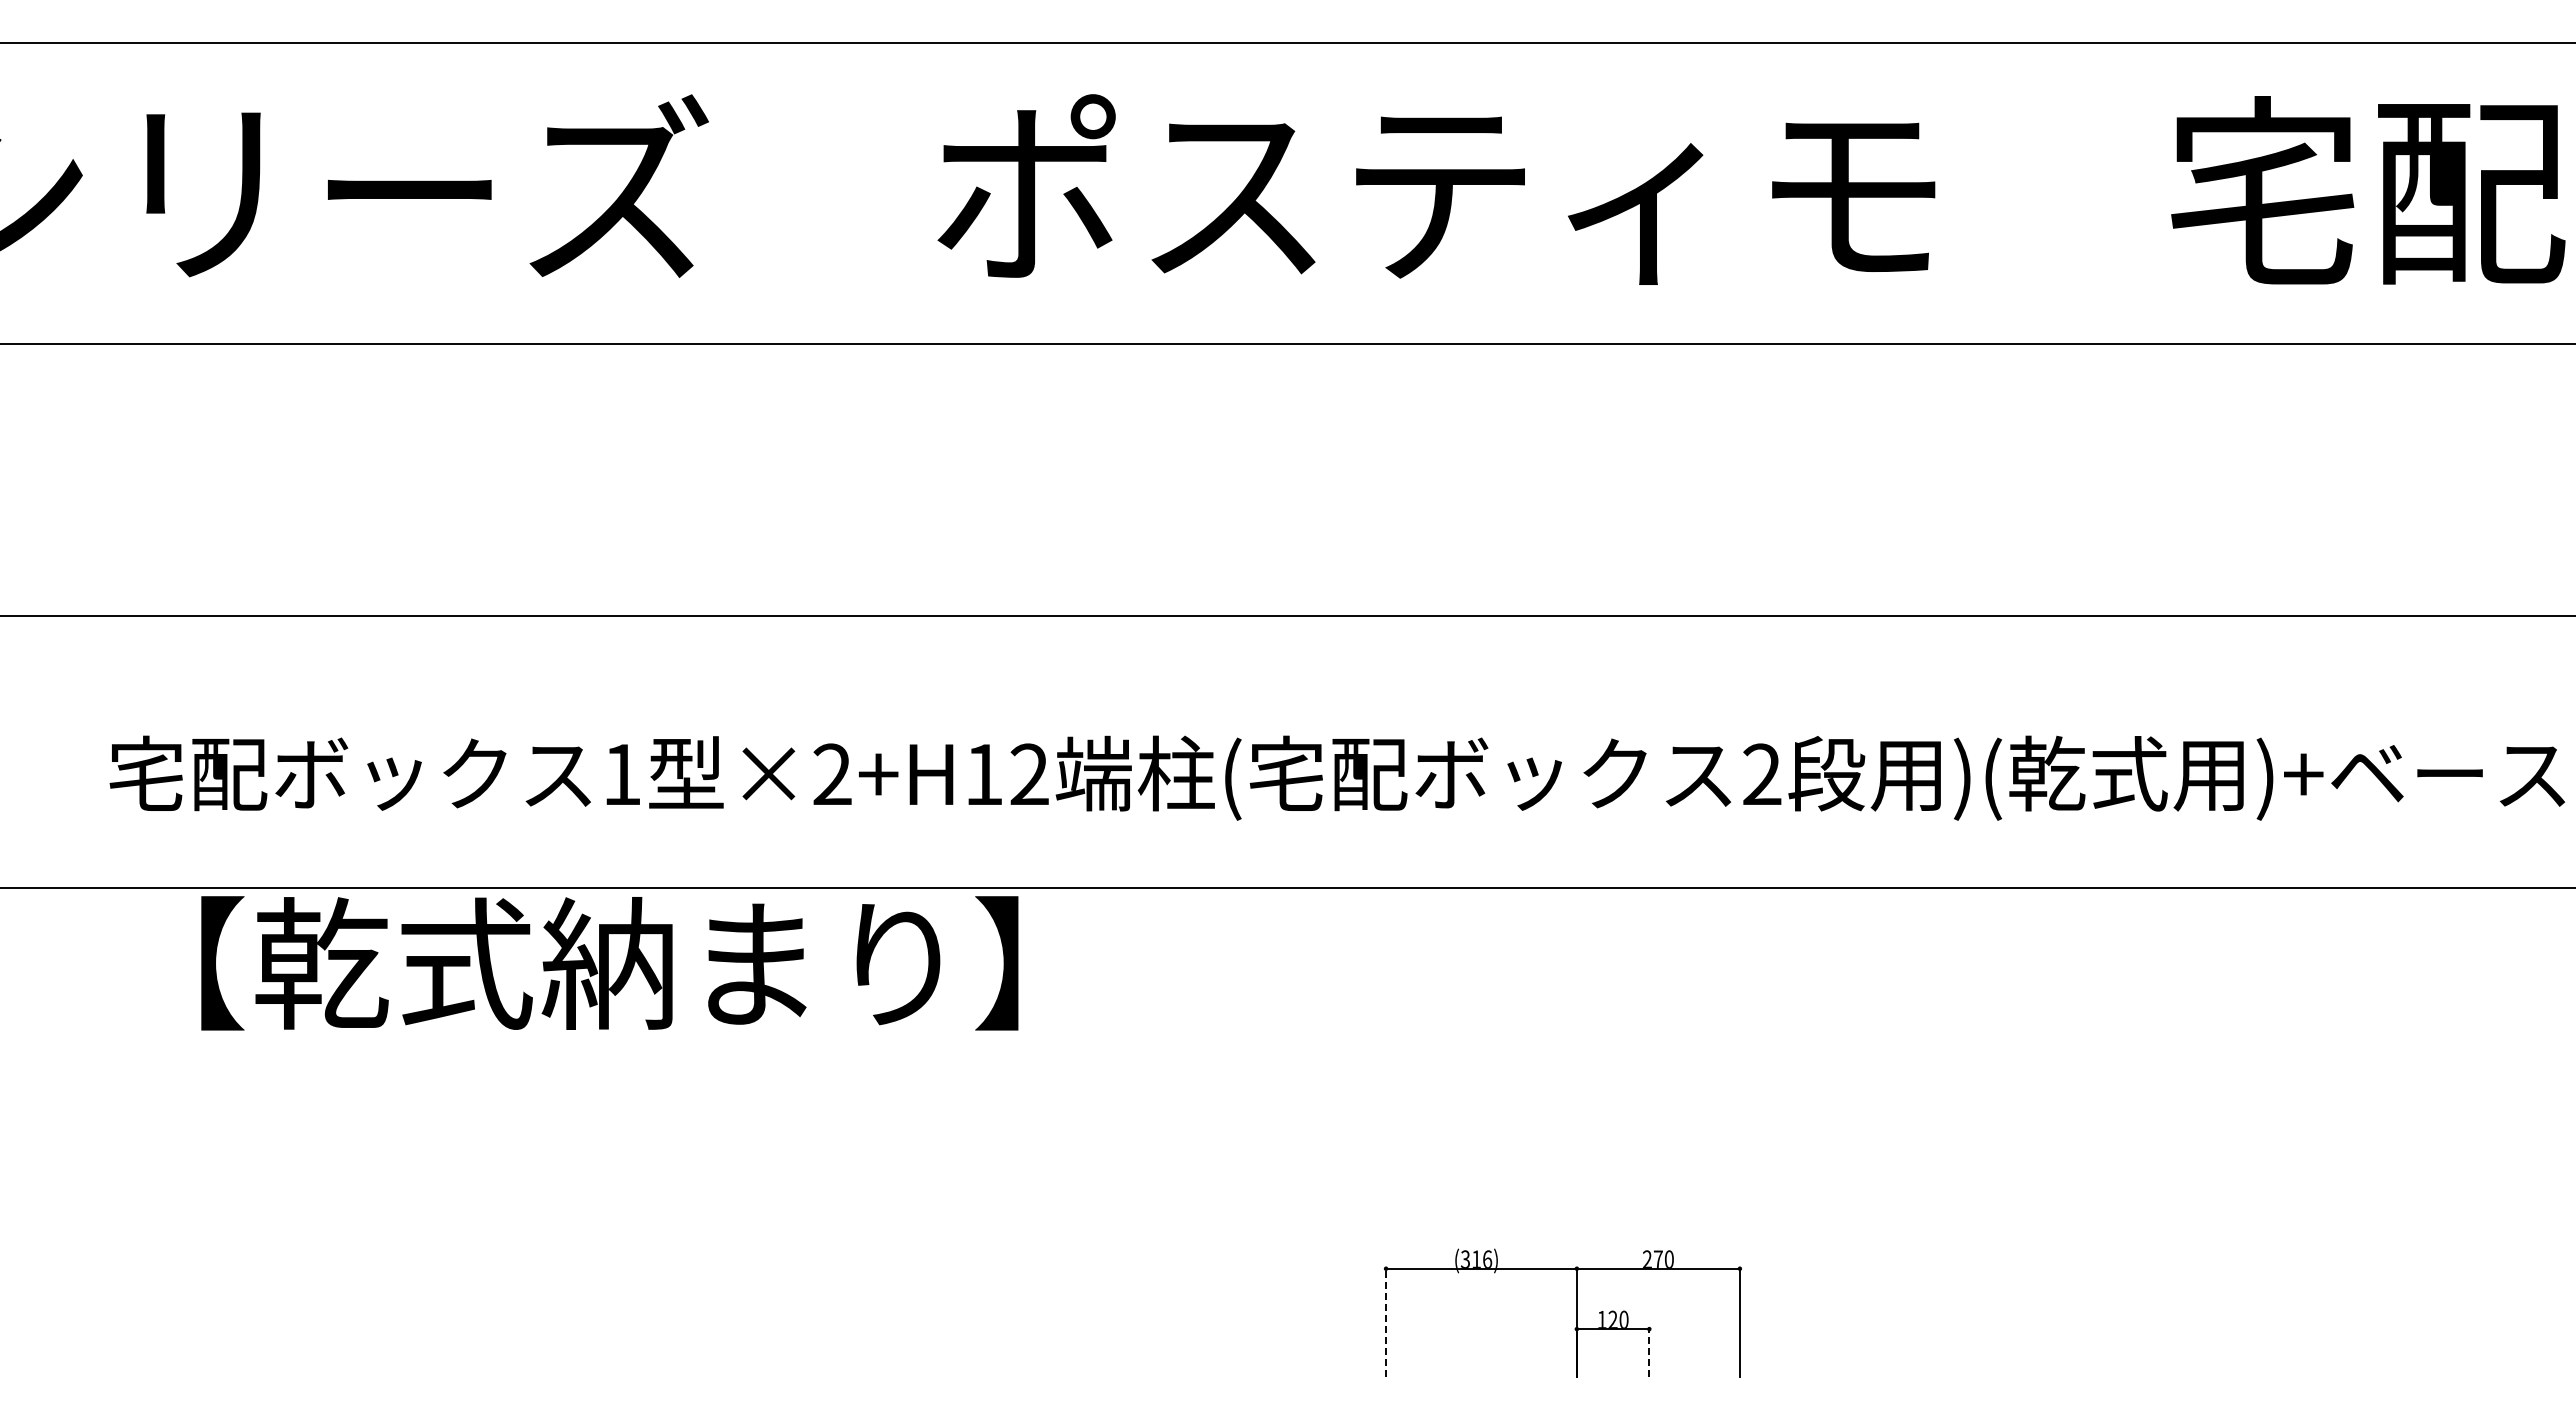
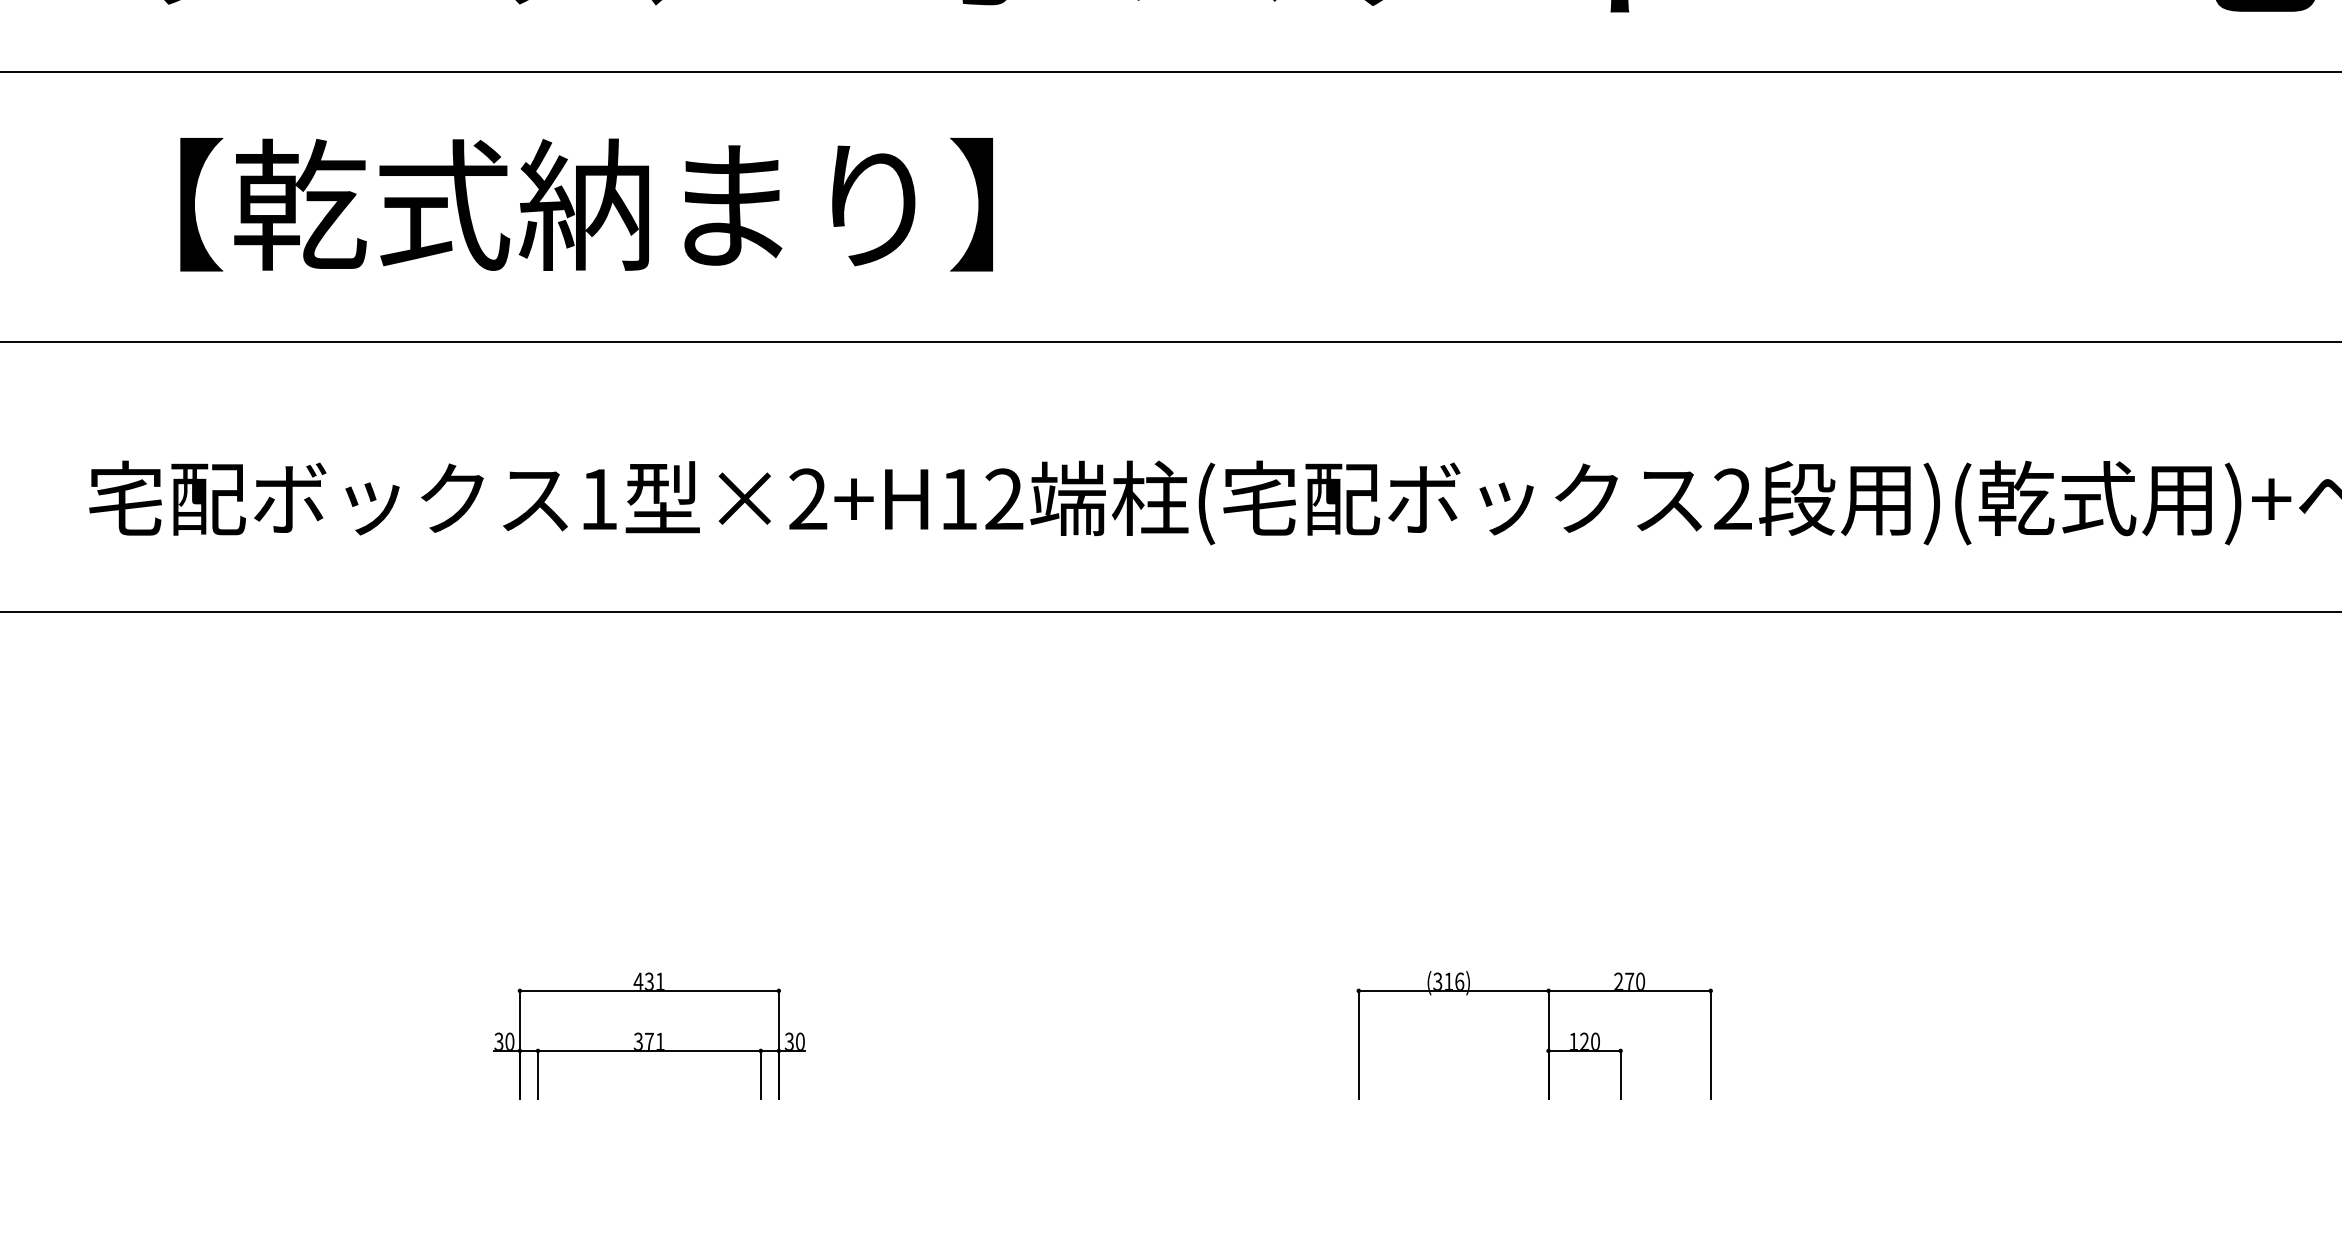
text: (609, 963) -> (586, 204), moved
part: (672, 1313) -> (649, 1035), added
line: (1386, 1322) -> (1359, 1044), dashed -> solid
line: (1649, 1352) -> (1620, 1074), dashed -> solid

